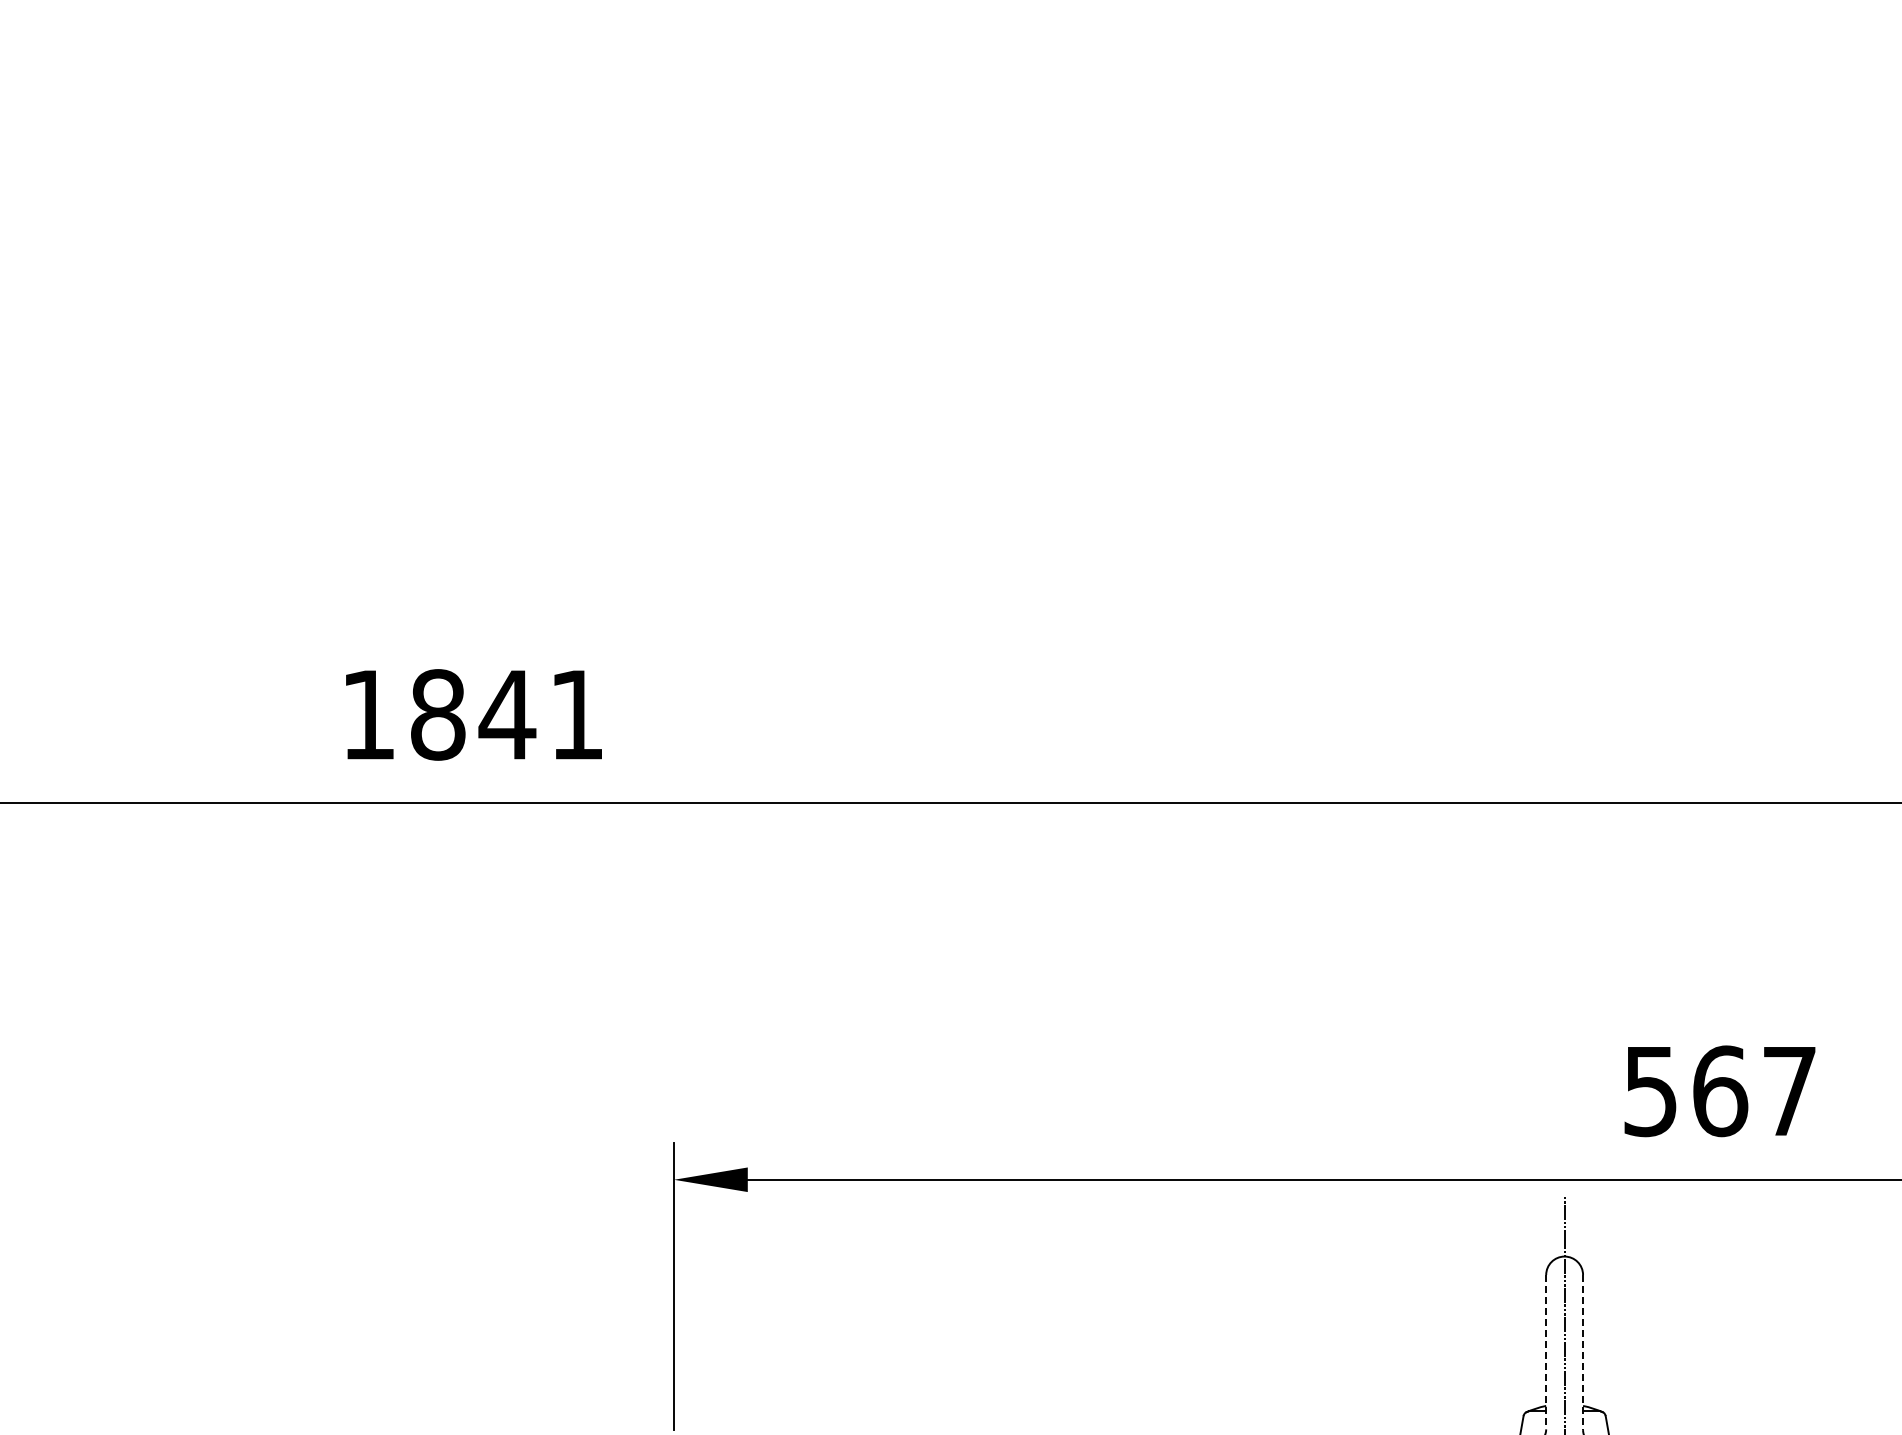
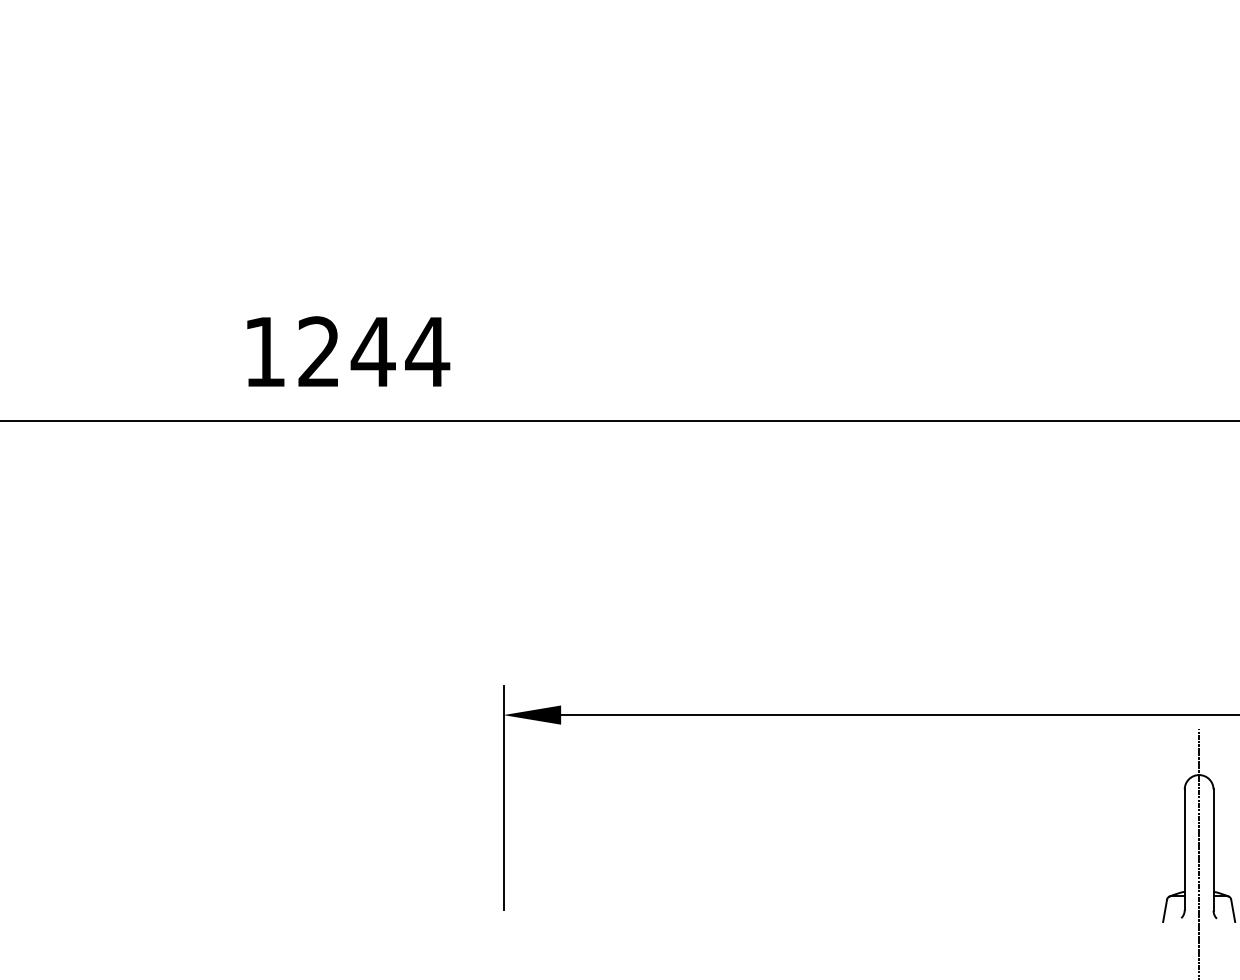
text: (508, 714) -> (374, 351), 1841 -> 1244
line: (1546, 1352) -> (1184, 850), dashed -> solid
line: (1583, 1352) -> (1213, 850), dashed -> solid

